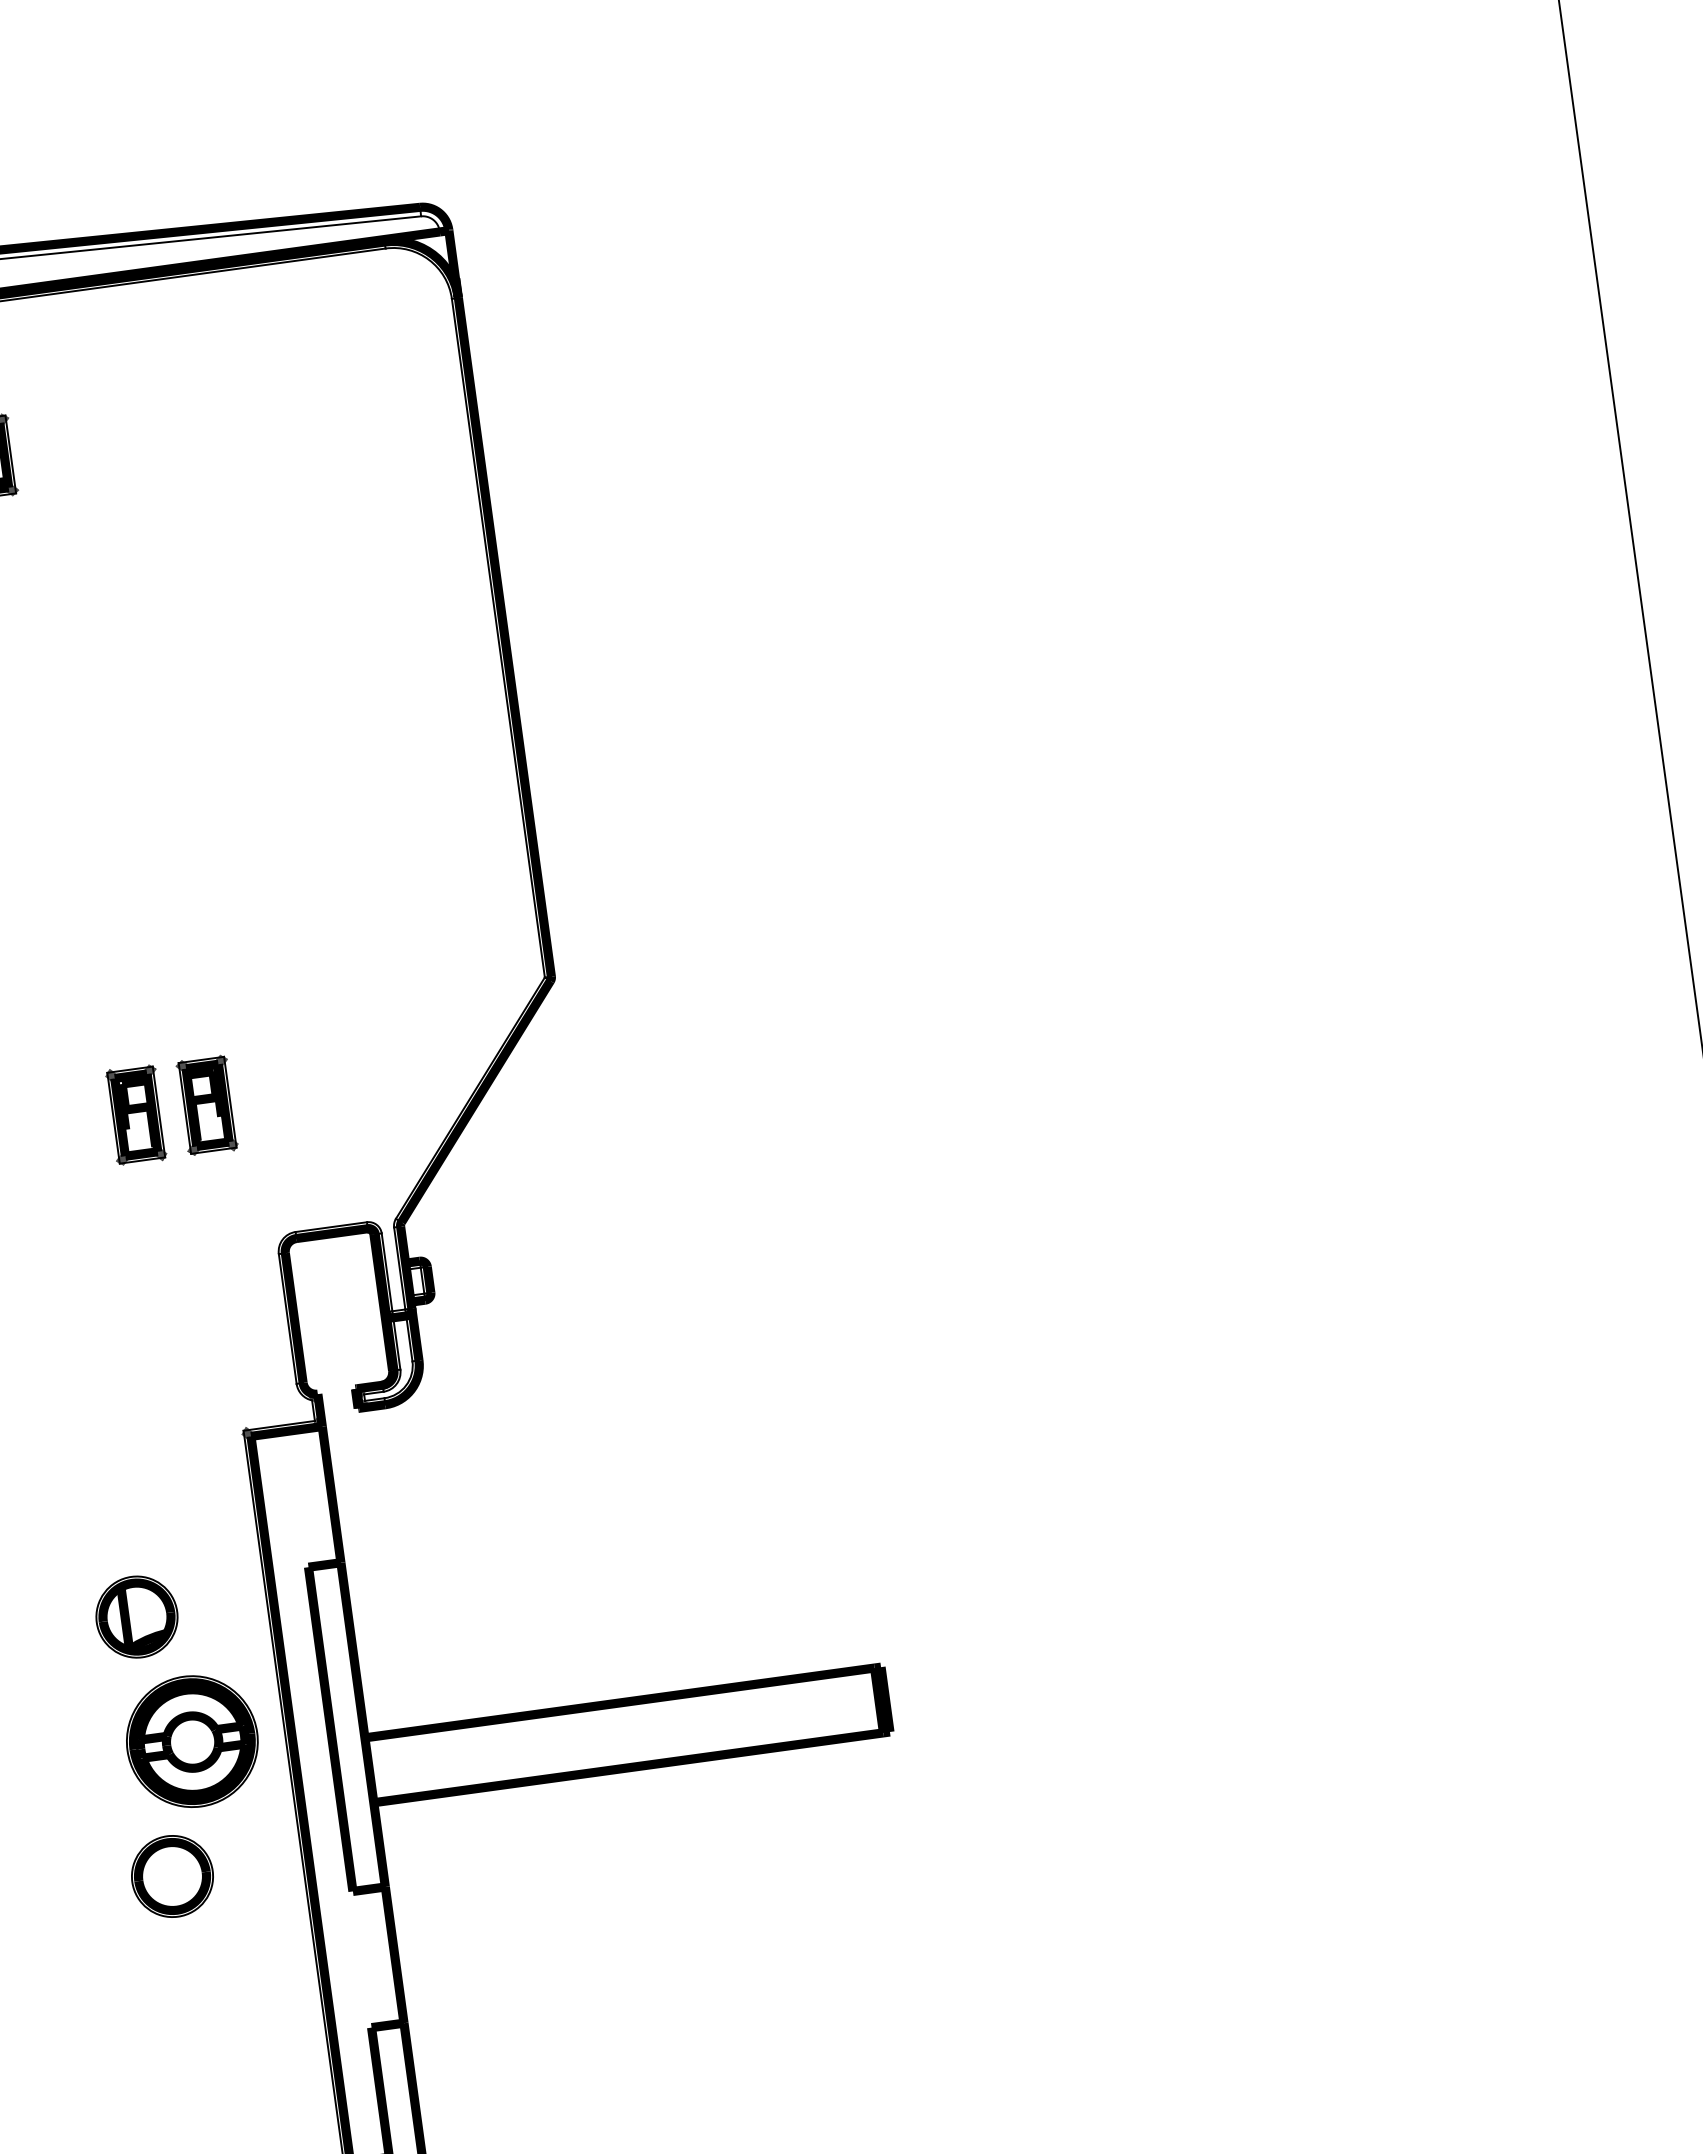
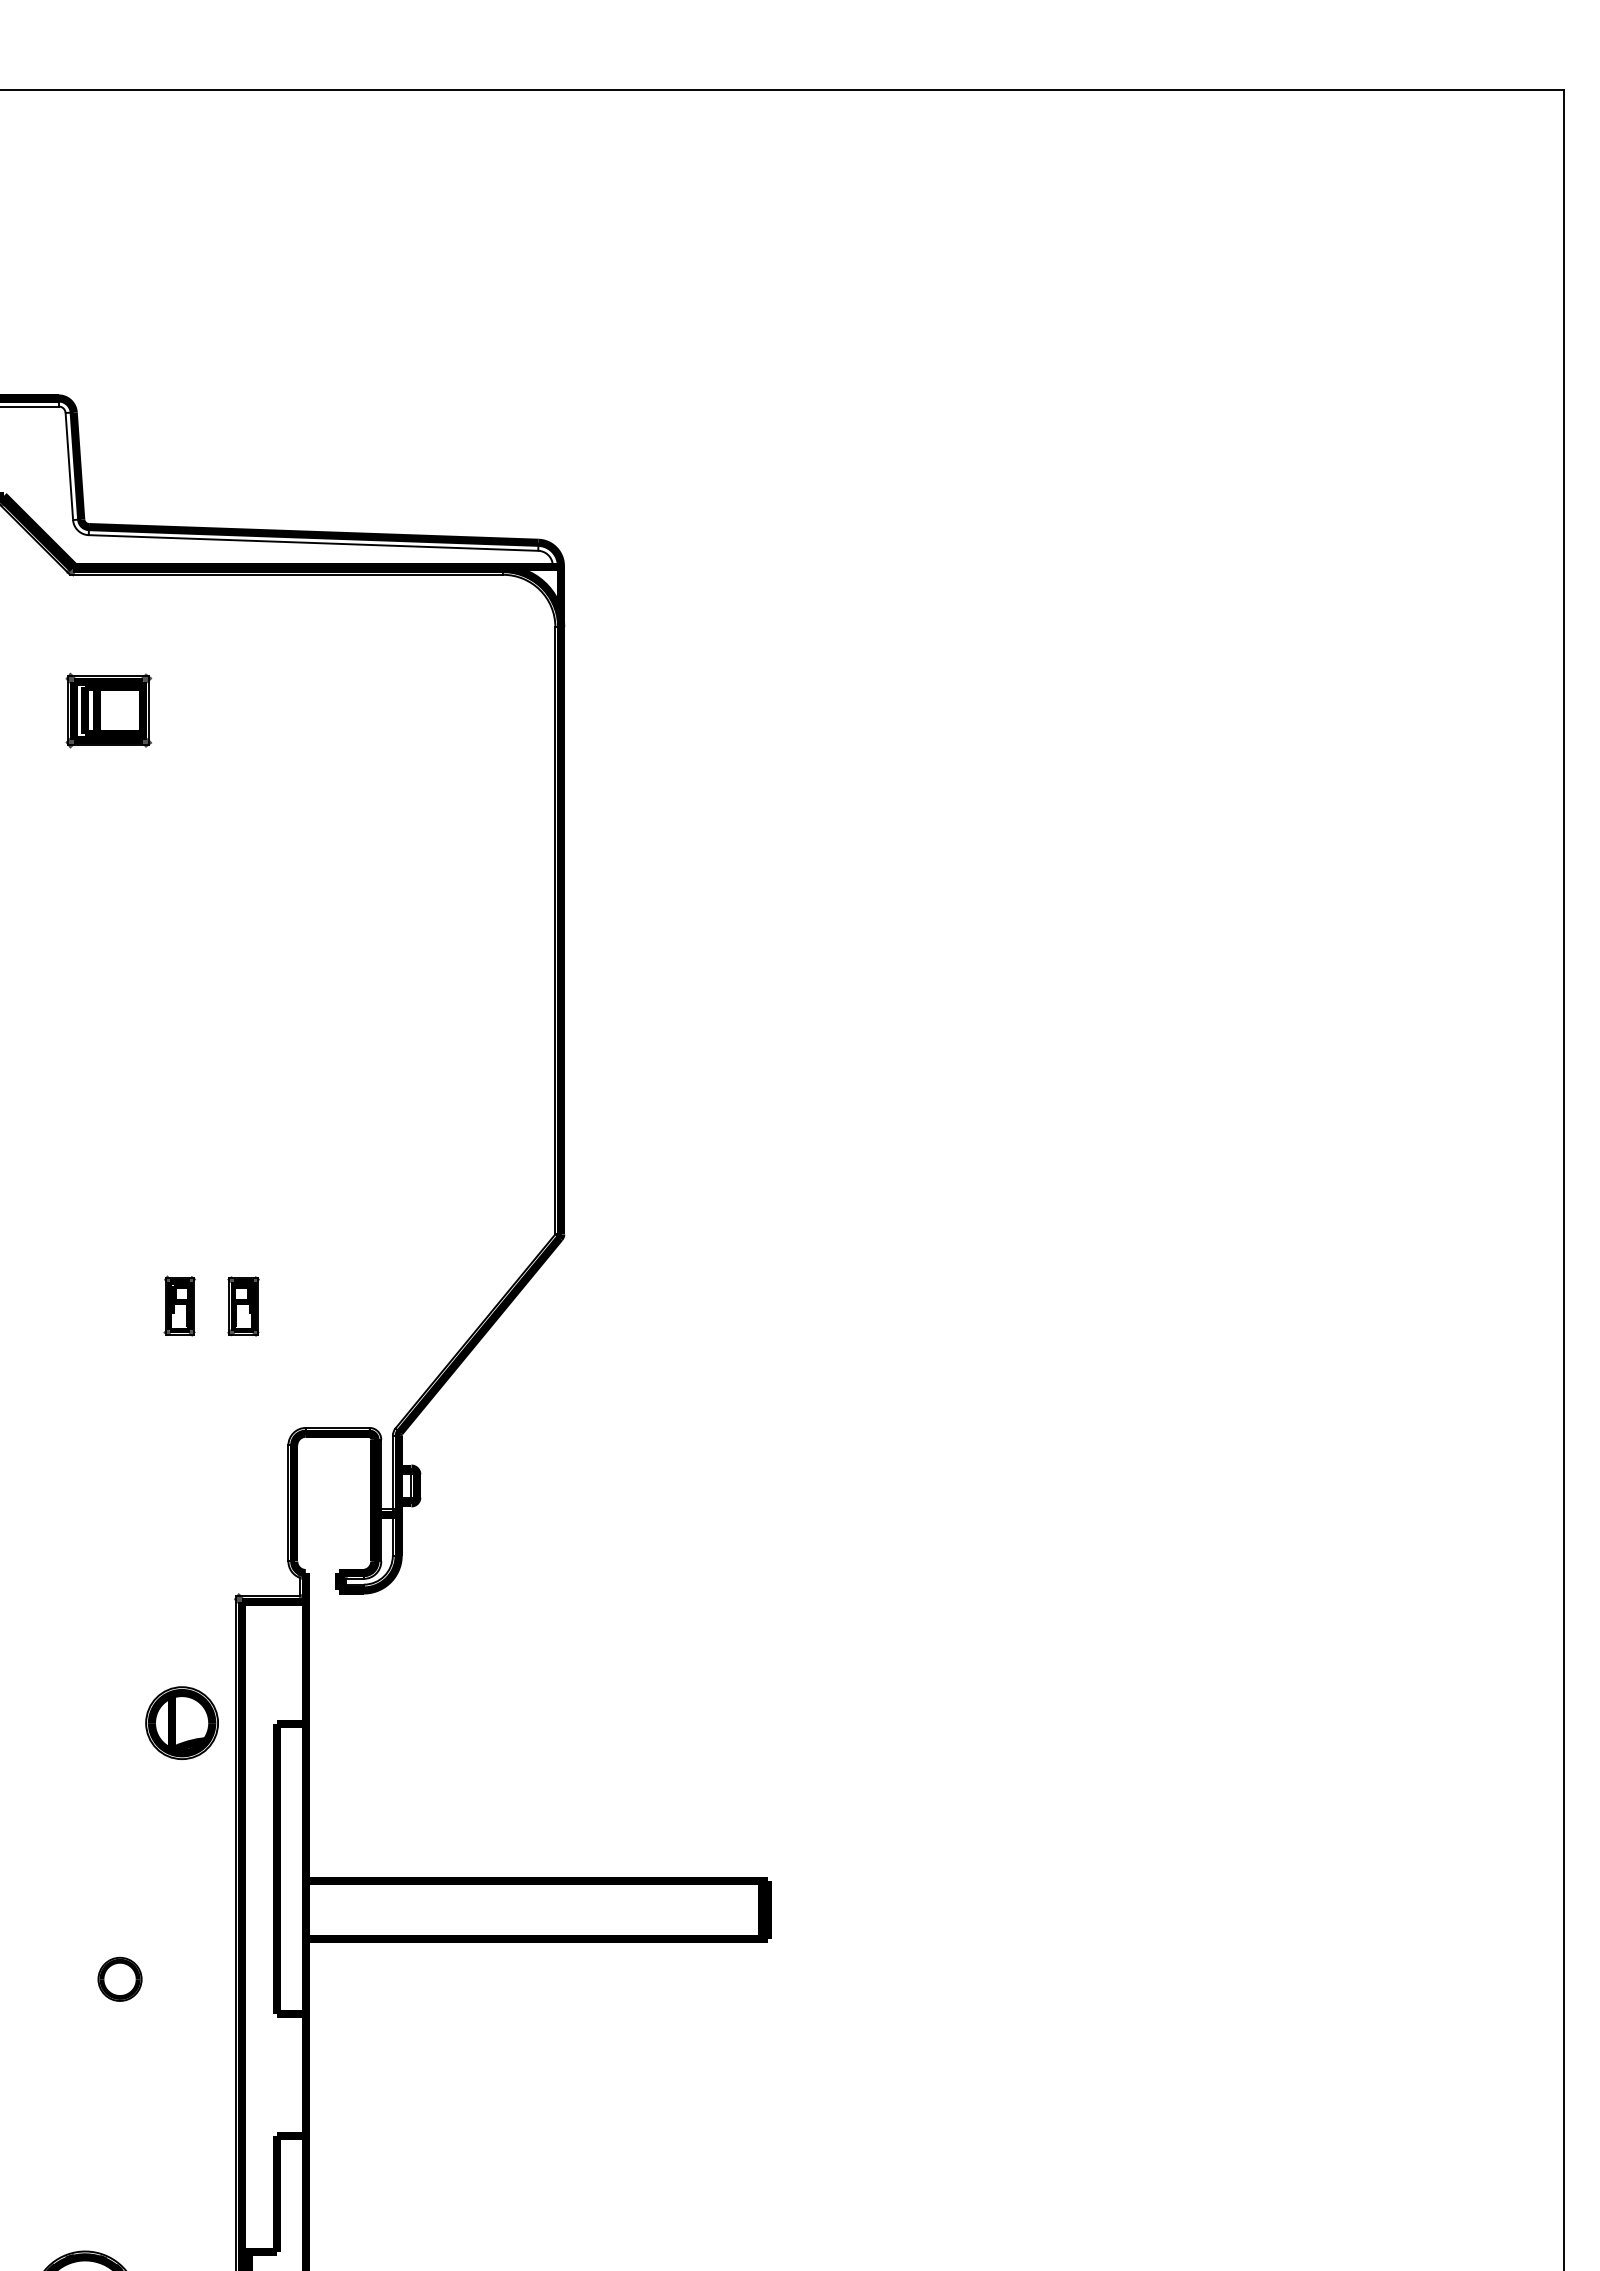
part: (207, 1105) -> (243, 1306), size x0.7
part: (135, 1114) -> (179, 1305), size x0.7
part: (136, 1616) -> (181, 1722), moved
part: (192, 1741) -> (153, 1863), removed
part: (171, 1876) -> (119, 1979), size x0.6

